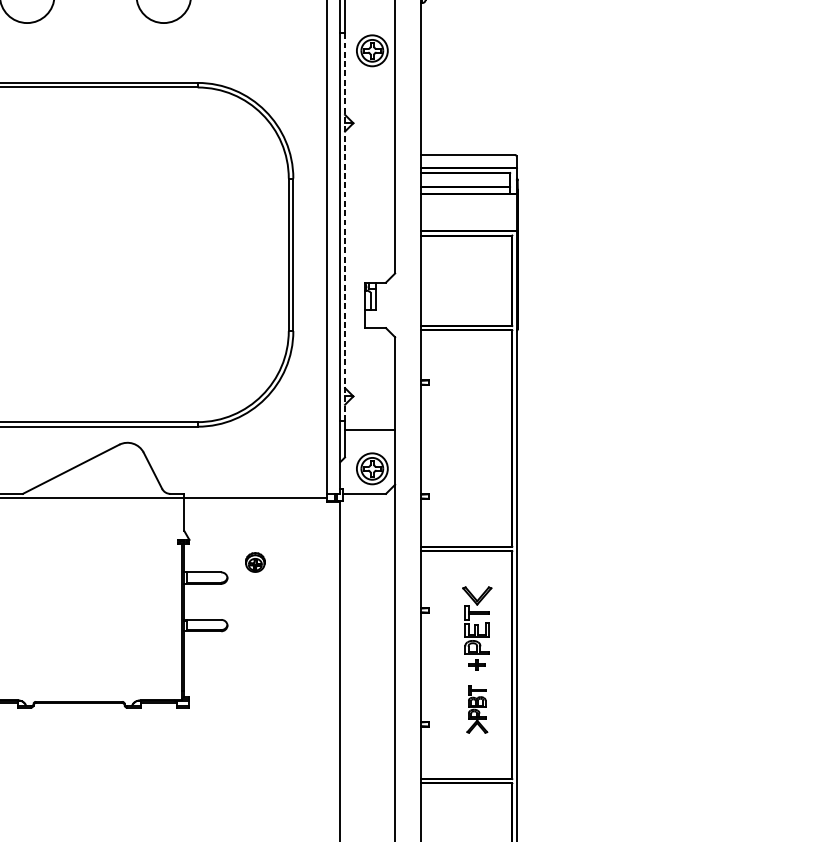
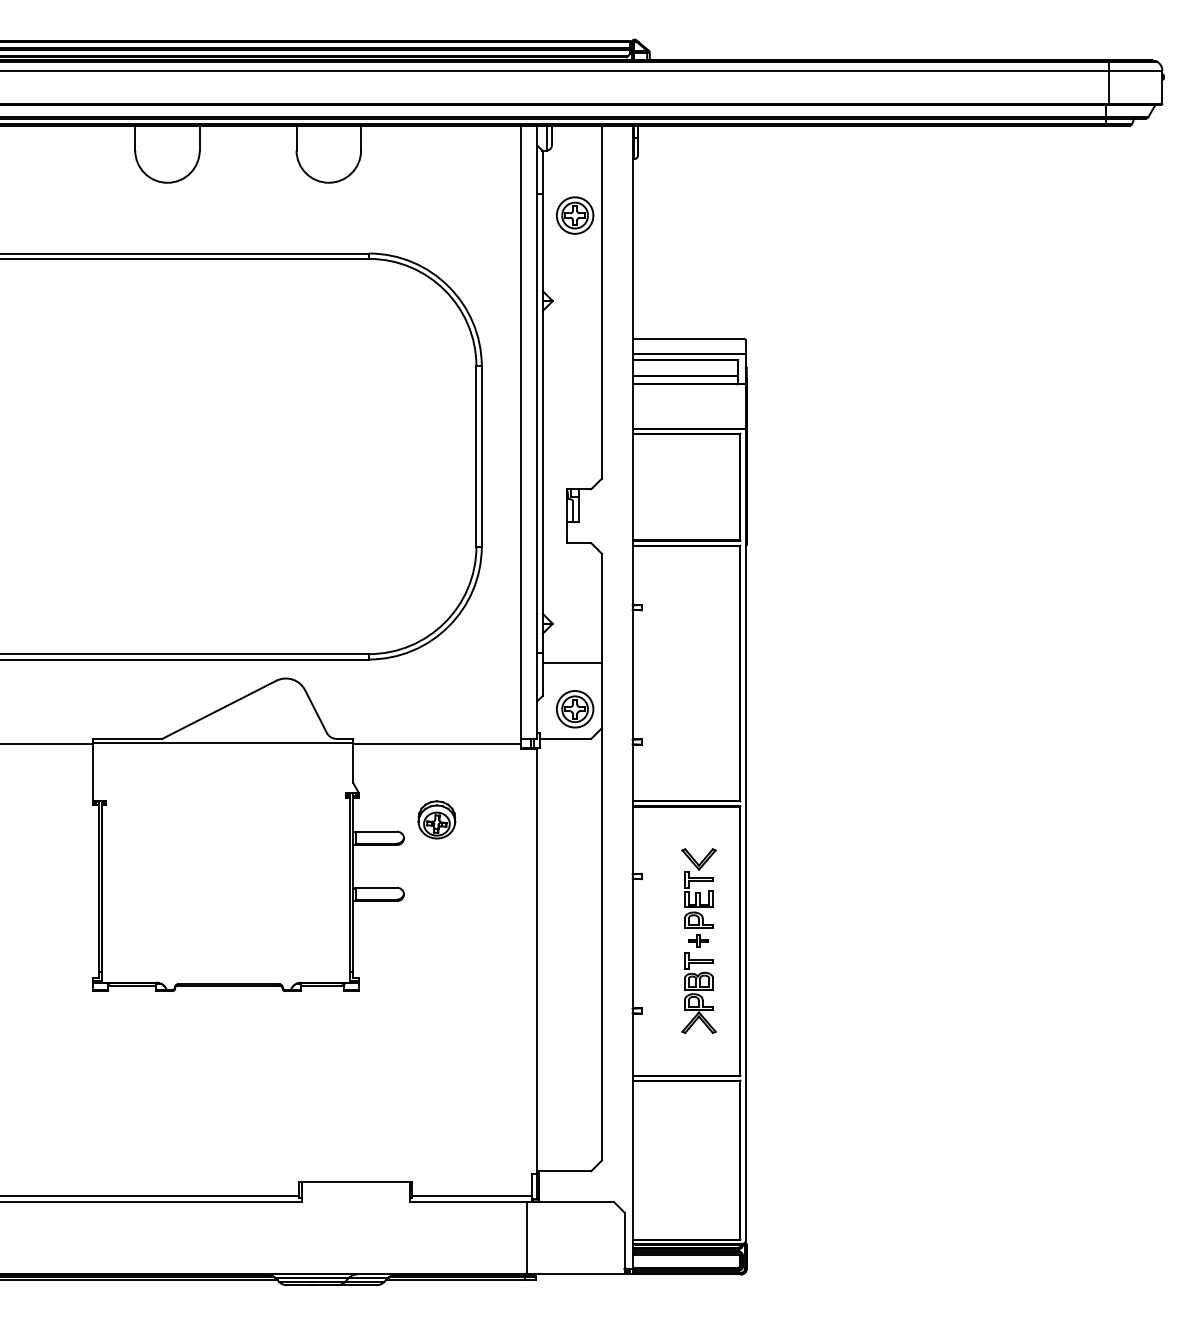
line: (344, 226) -> (542, 422), dashed -> solid
part: (254, 562) -> (436, 819), size x1.67
part: (476, 708) -> (698, 992), size x1.43

